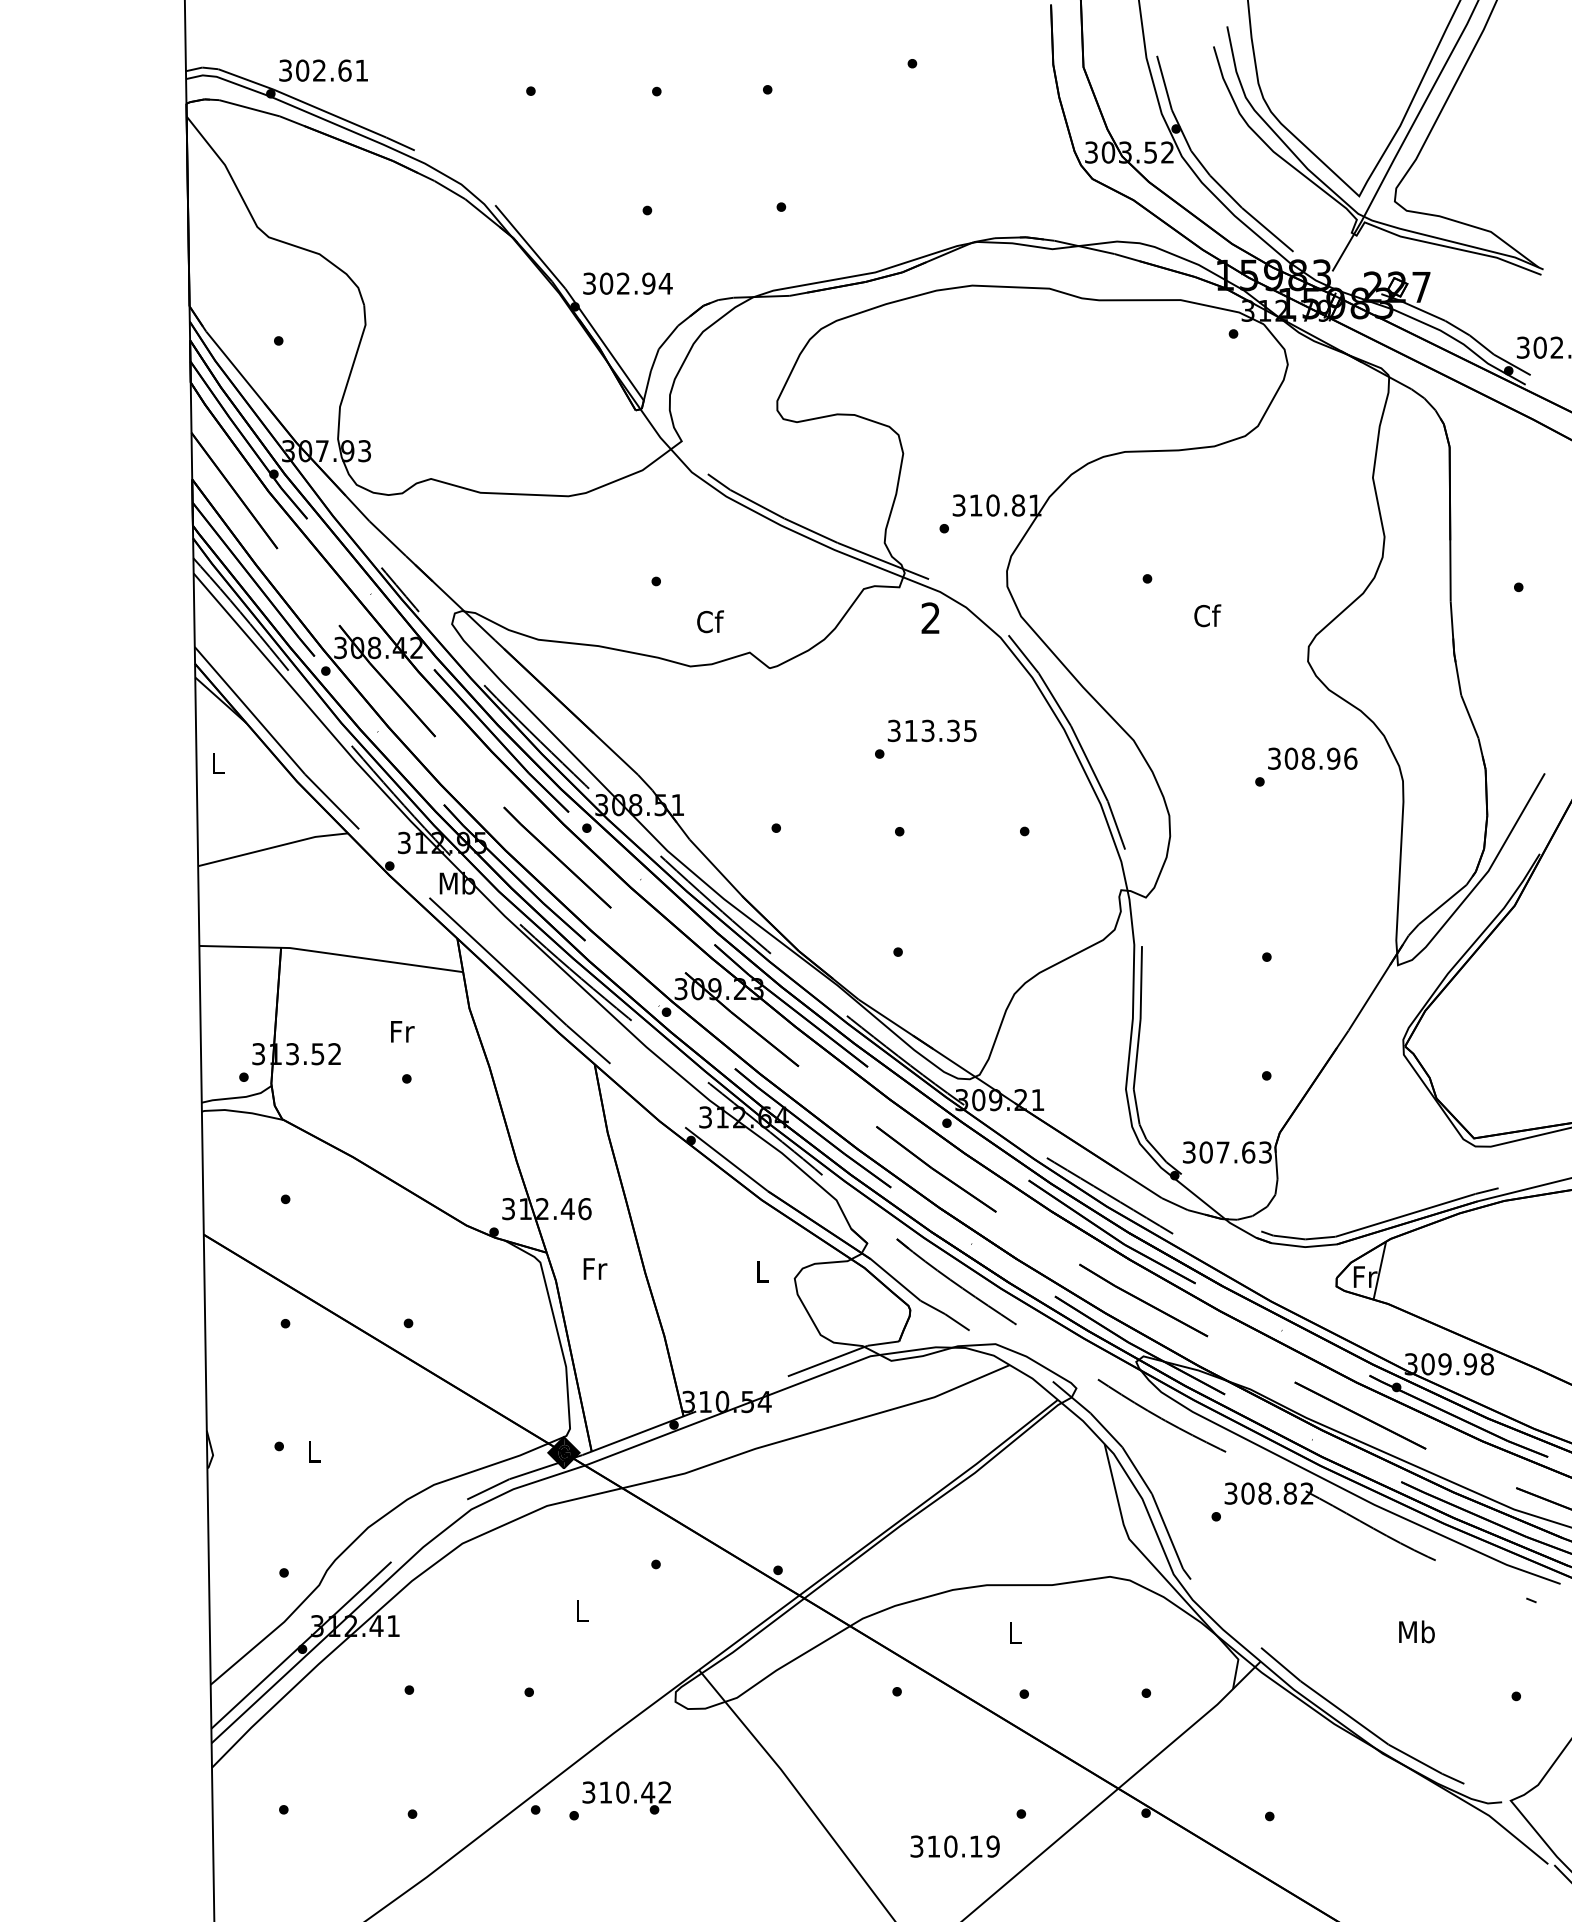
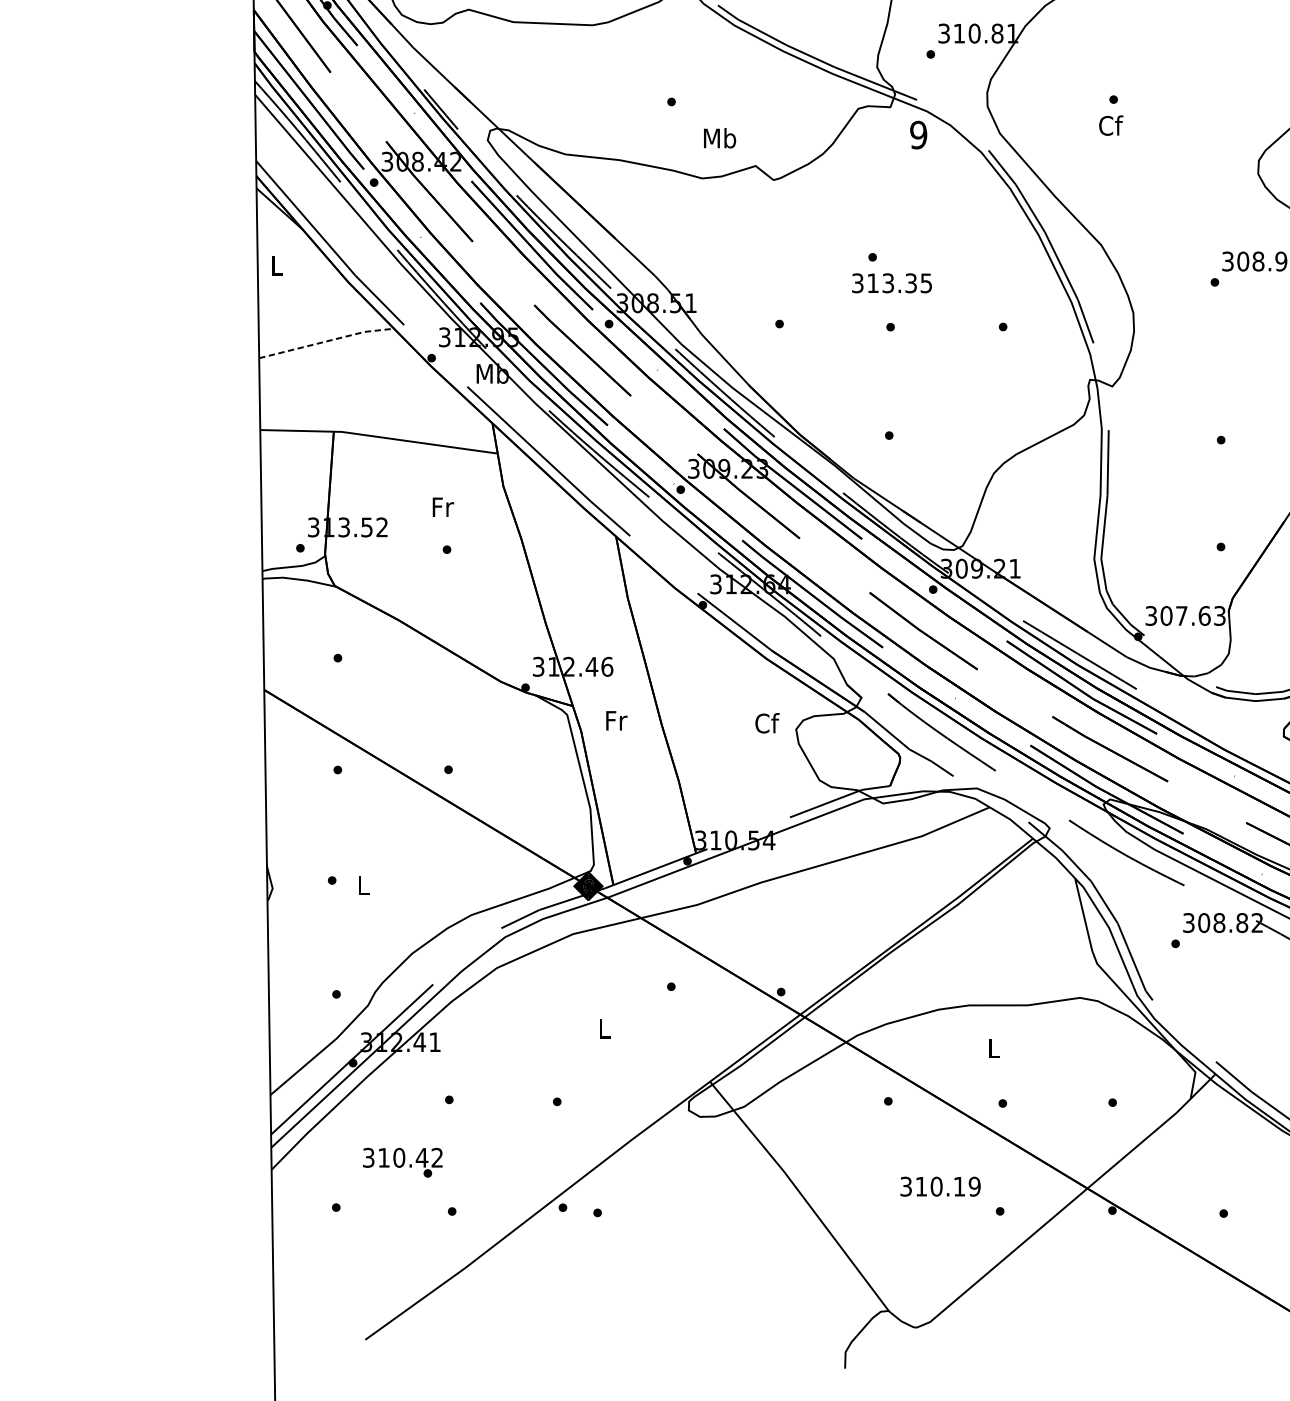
text: (1207, 615) -> (1110, 125), moved
text: (930, 618) -> (918, 135), 2 -> 9
text: (709, 621) -> (719, 138), Cf -> Mb
text: (931, 730) -> (891, 282), moved
line: (273, 847) -> (327, 341), solid -> dashed
text: (762, 1271) -> (767, 723), L -> Cf
text: (626, 1797) -> (402, 1162), moved
text: (954, 1846) -> (939, 1186), moved

